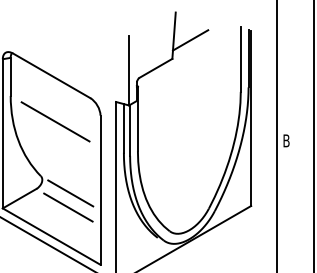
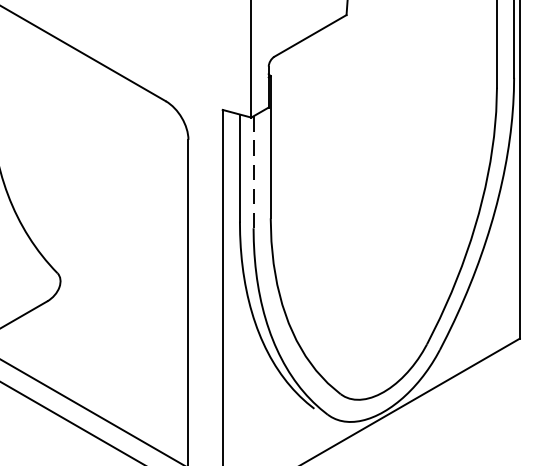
line: (55, 121) -> (89, 152), removed
line: (130, 130) -> (254, 172), solid -> dashed
line: (70, 193) -> (122, 311), removed
line: (68, 207) -> (118, 341), removed

